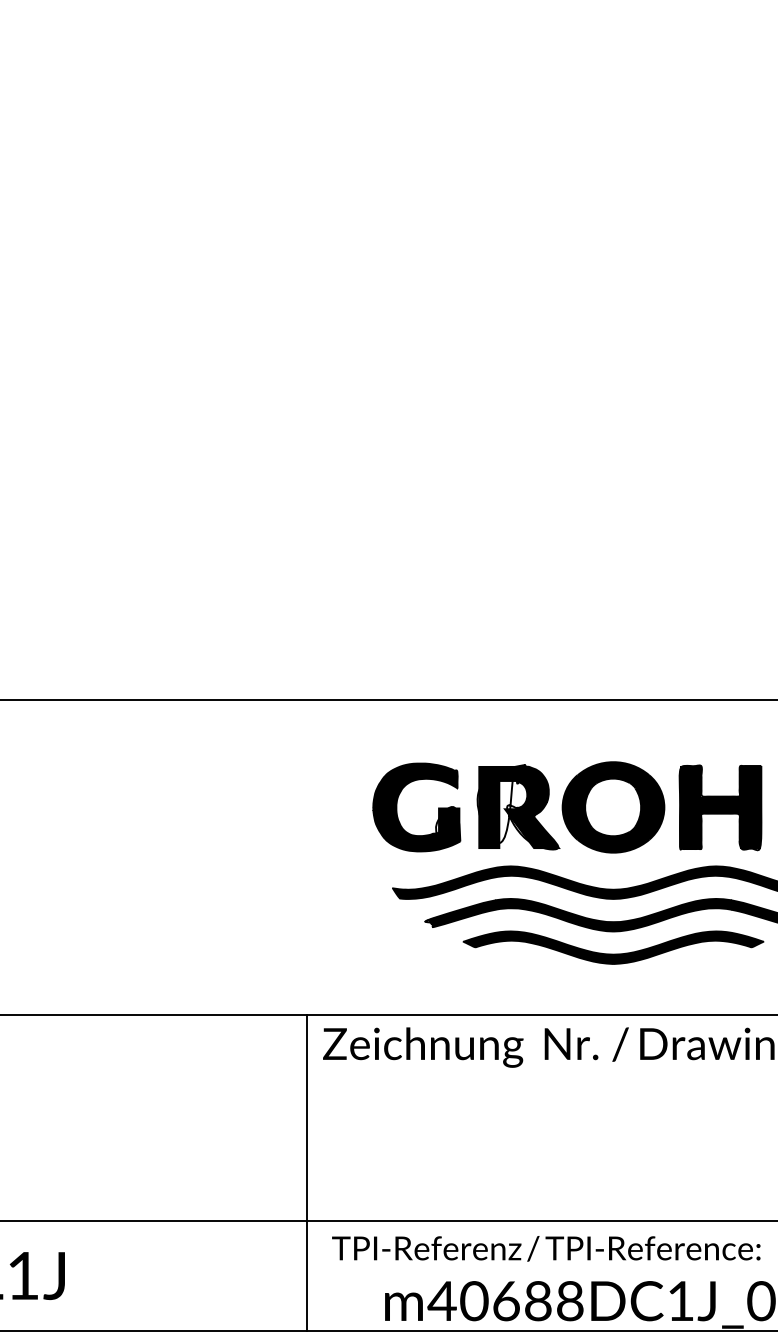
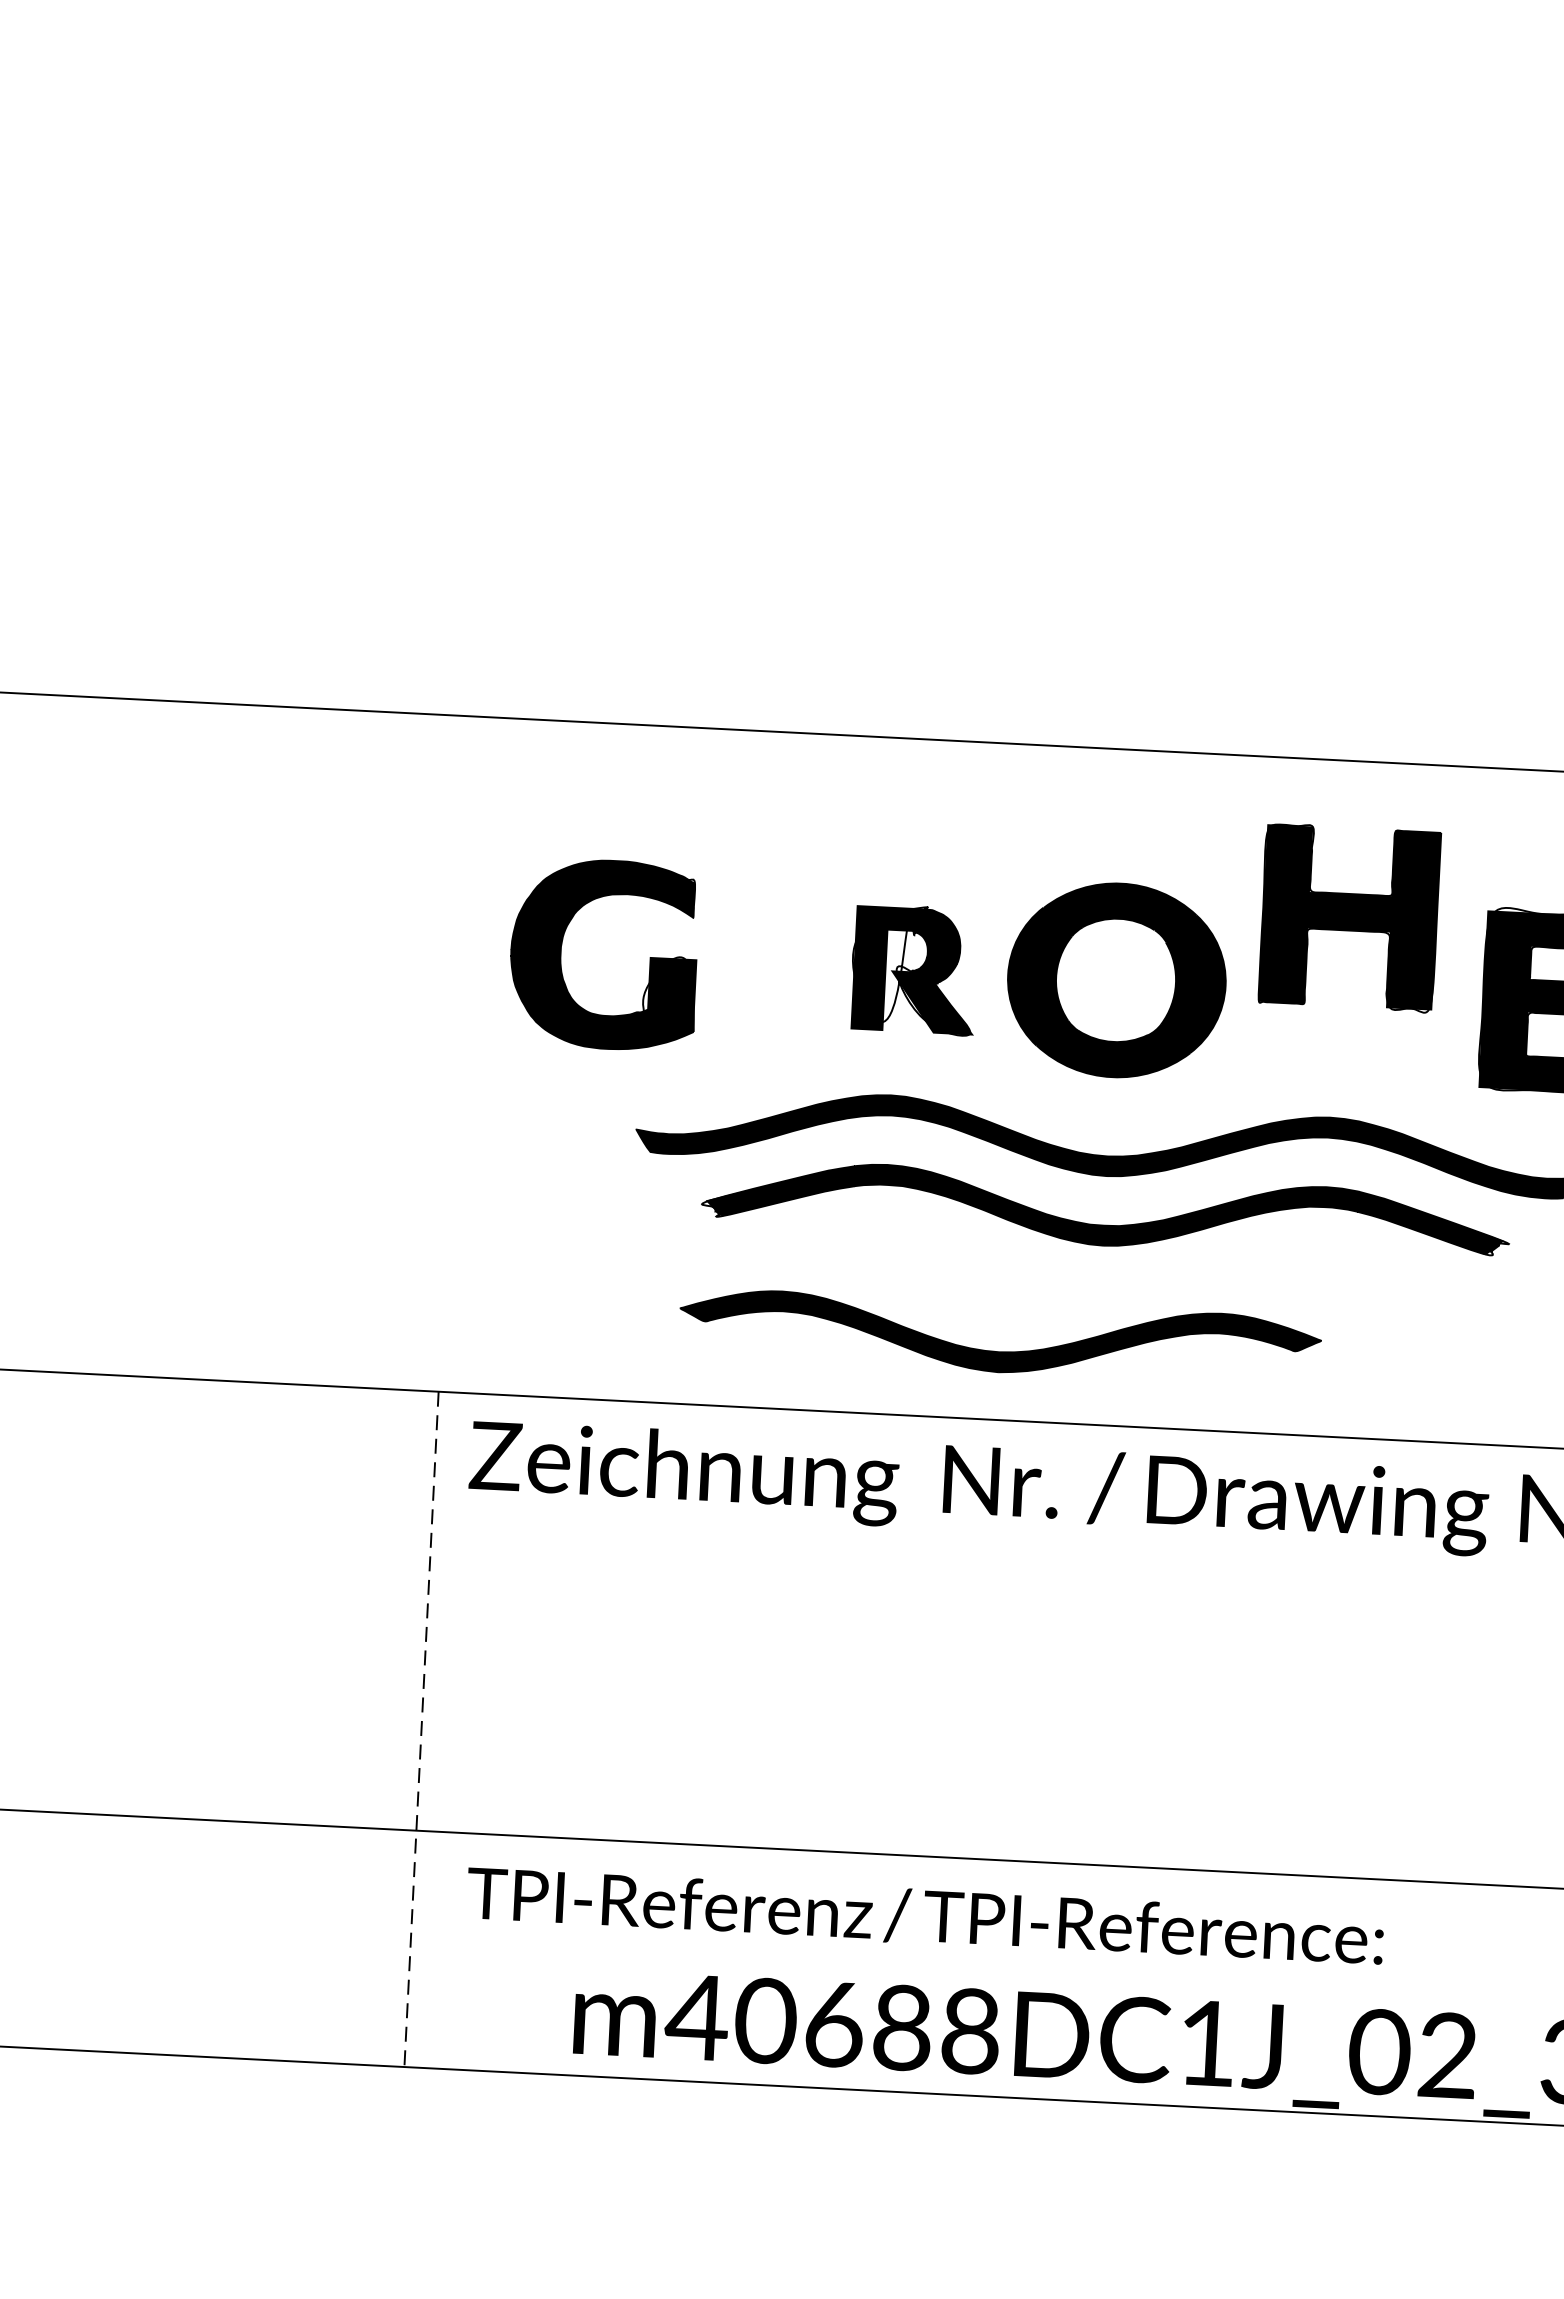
part: (397, 807) -> (563, 952), moved
part: (518, 807) -> (913, 970), size x0.7
part: (720, 807) -> (1349, 917), moved
part: (613, 947) -> (1000, 1336), moved
line: (306, 1173) -> (420, 1729), solid -> dashed

